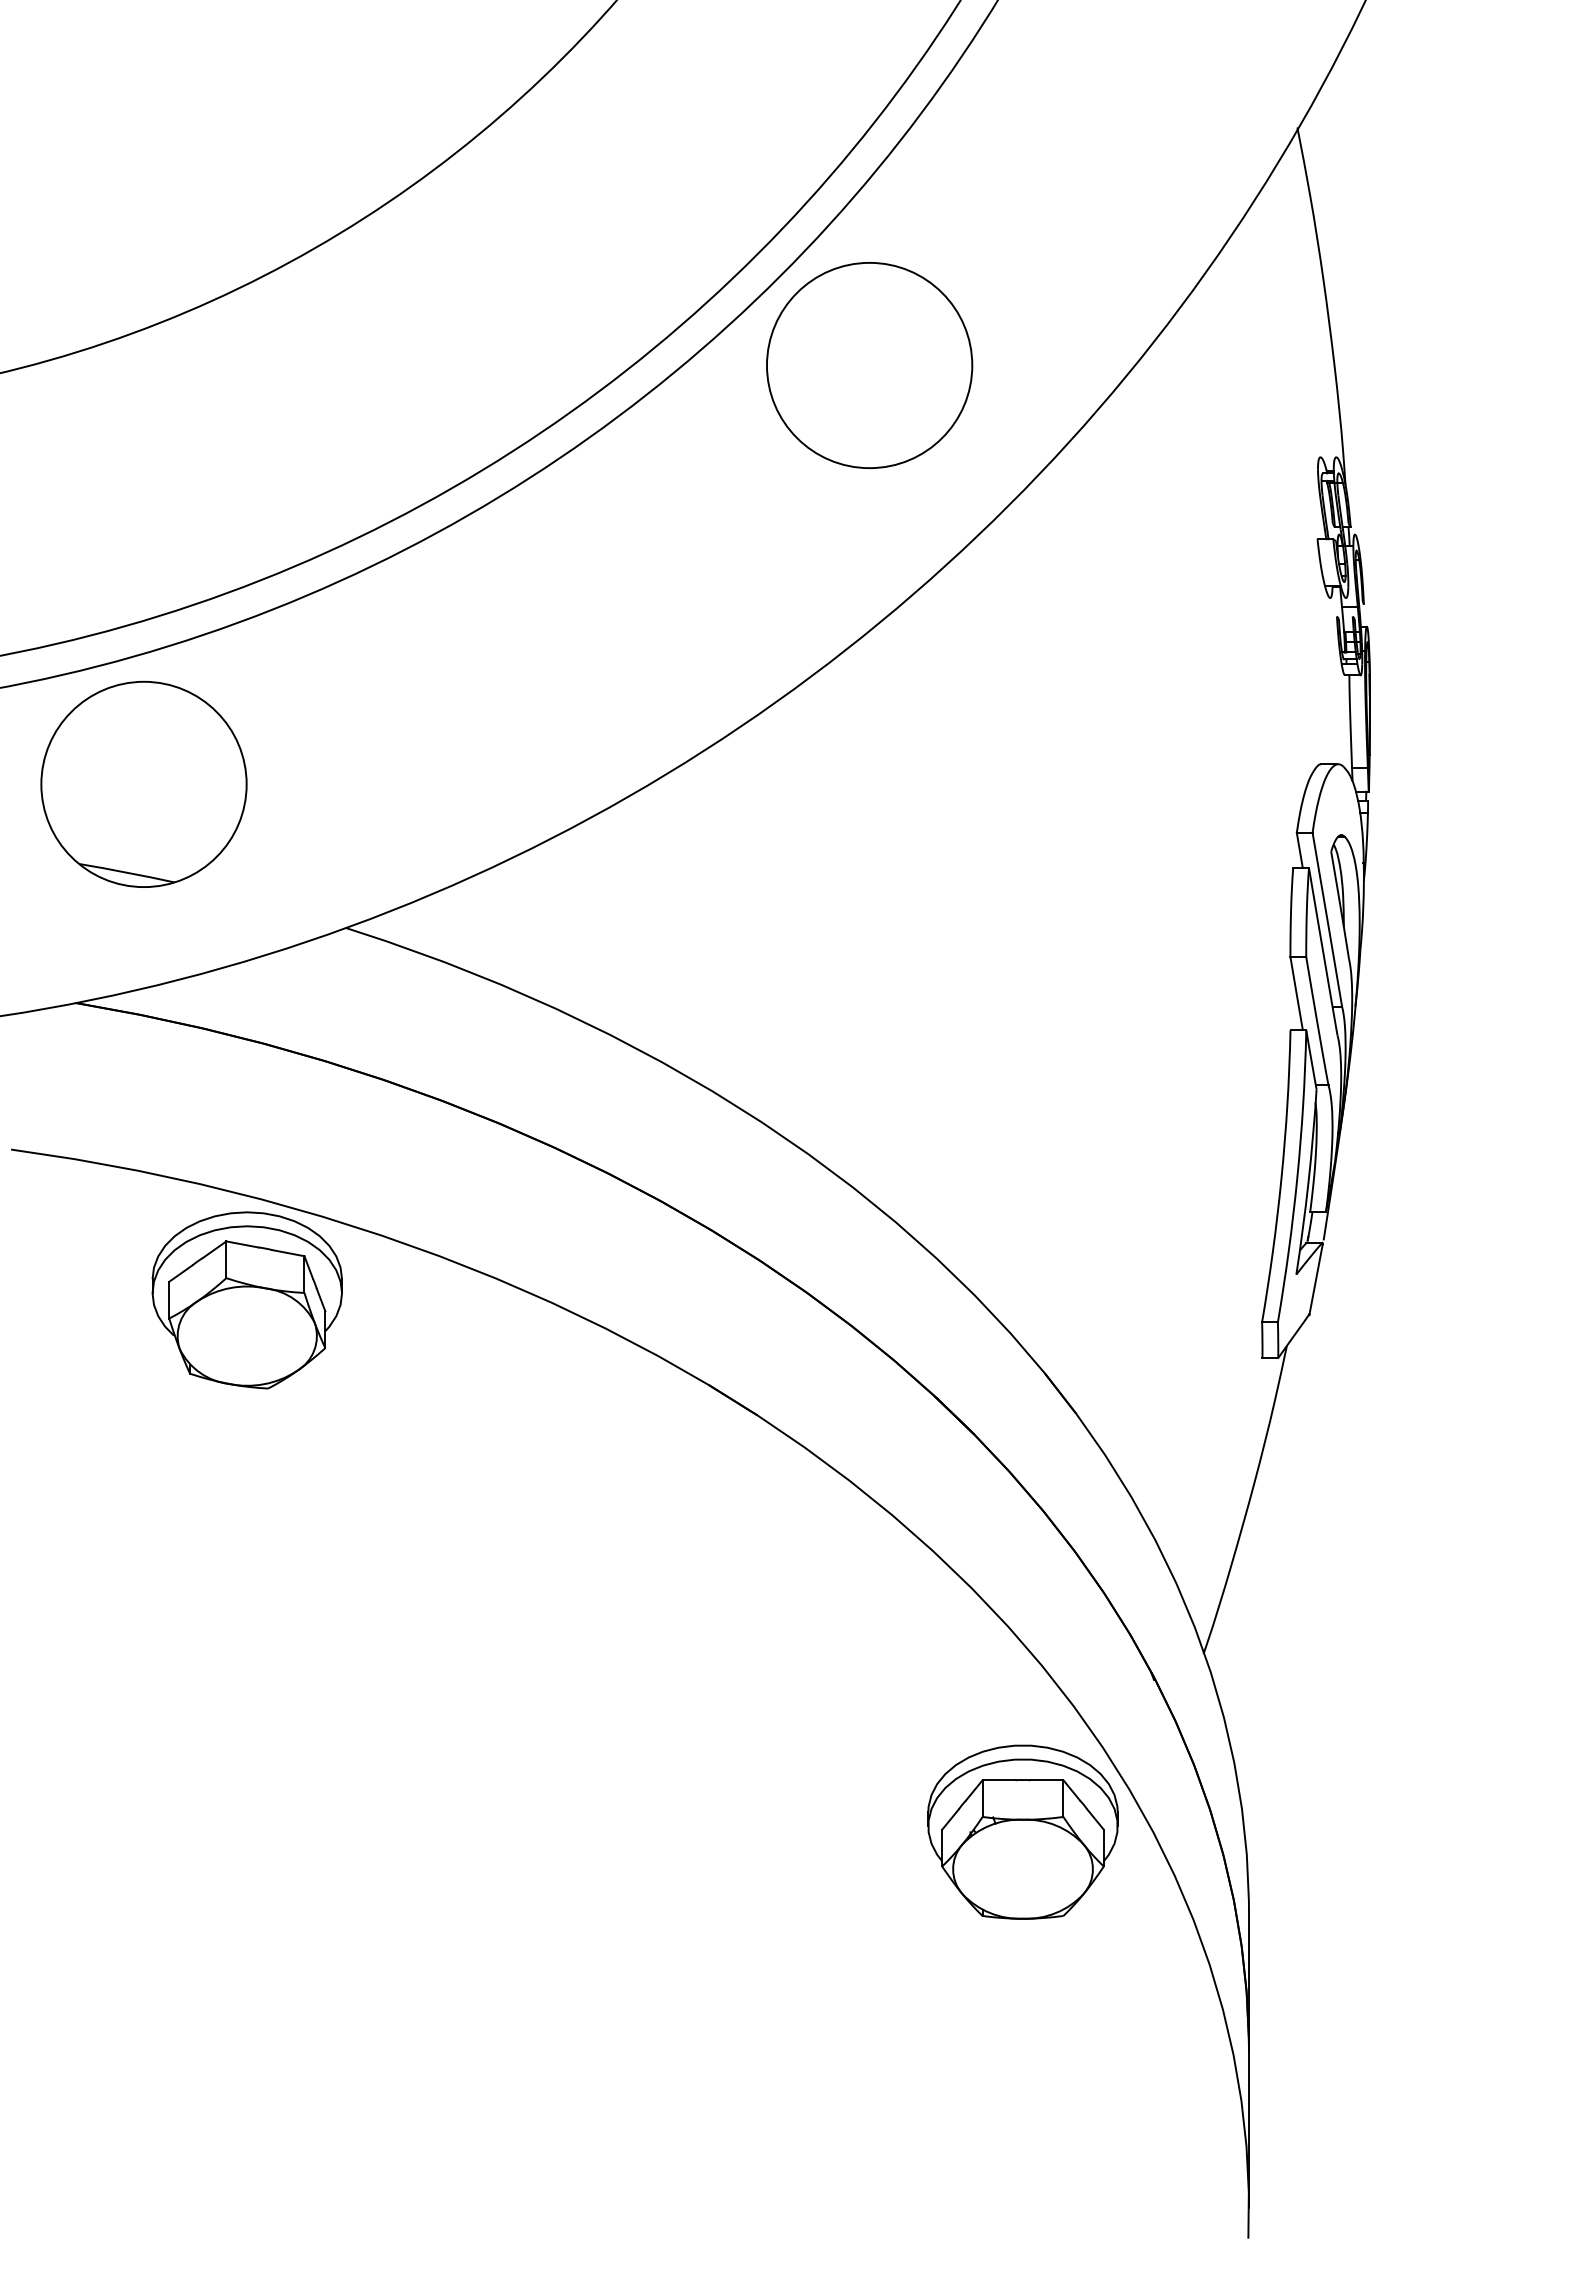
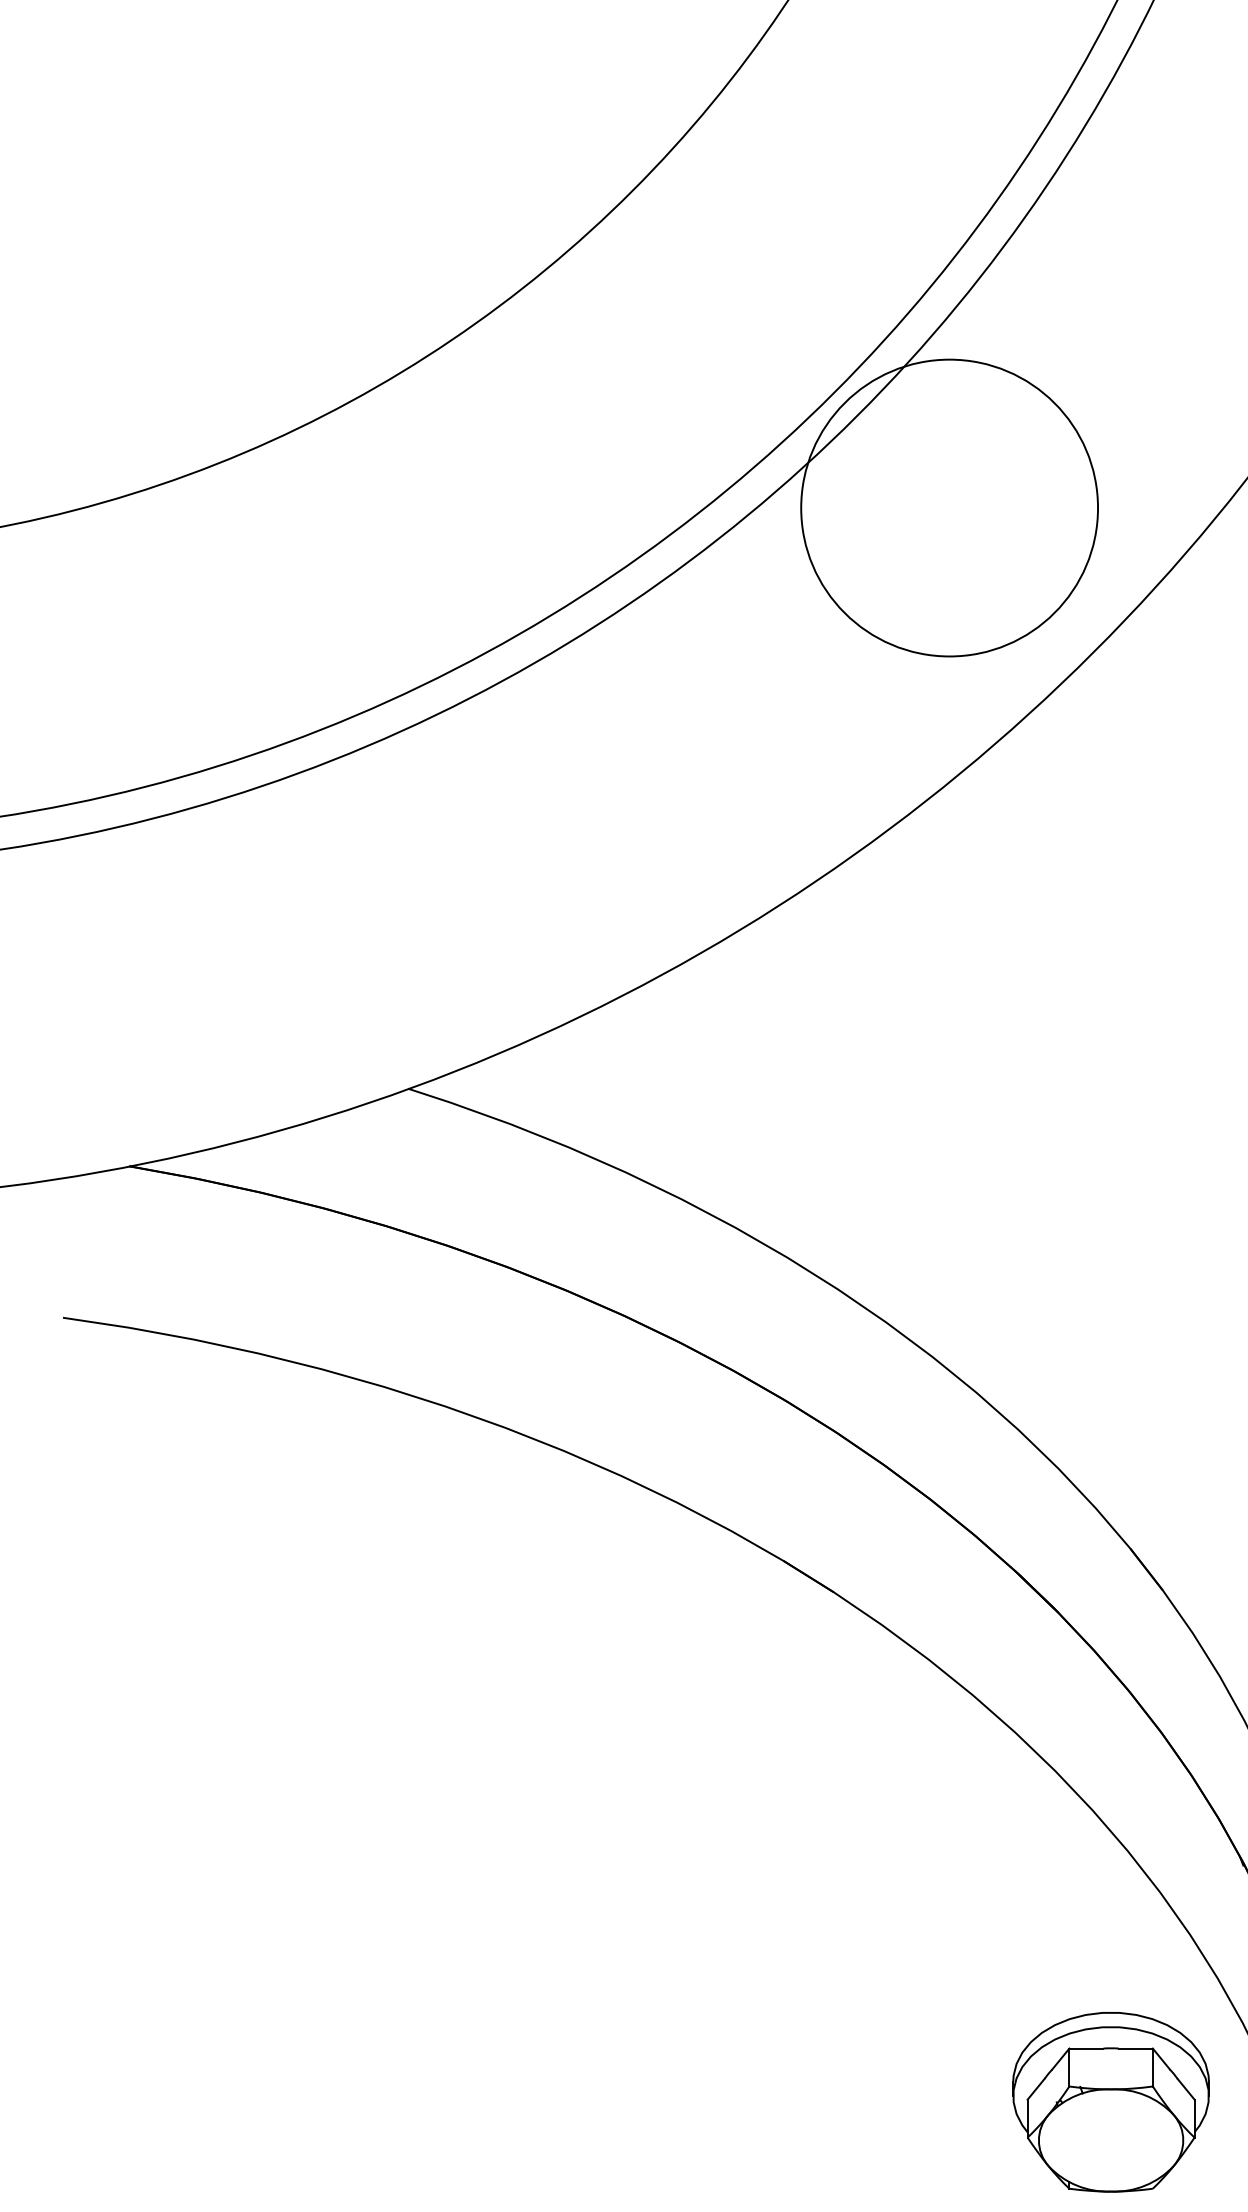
circle: (869, 365) -> (949, 508), size x1.4
part: (143, 783) -> (199, 939), removed
part: (246, 1300) -> (306, 1473), removed
part: (1022, 1831) -> (1110, 2101), moved

